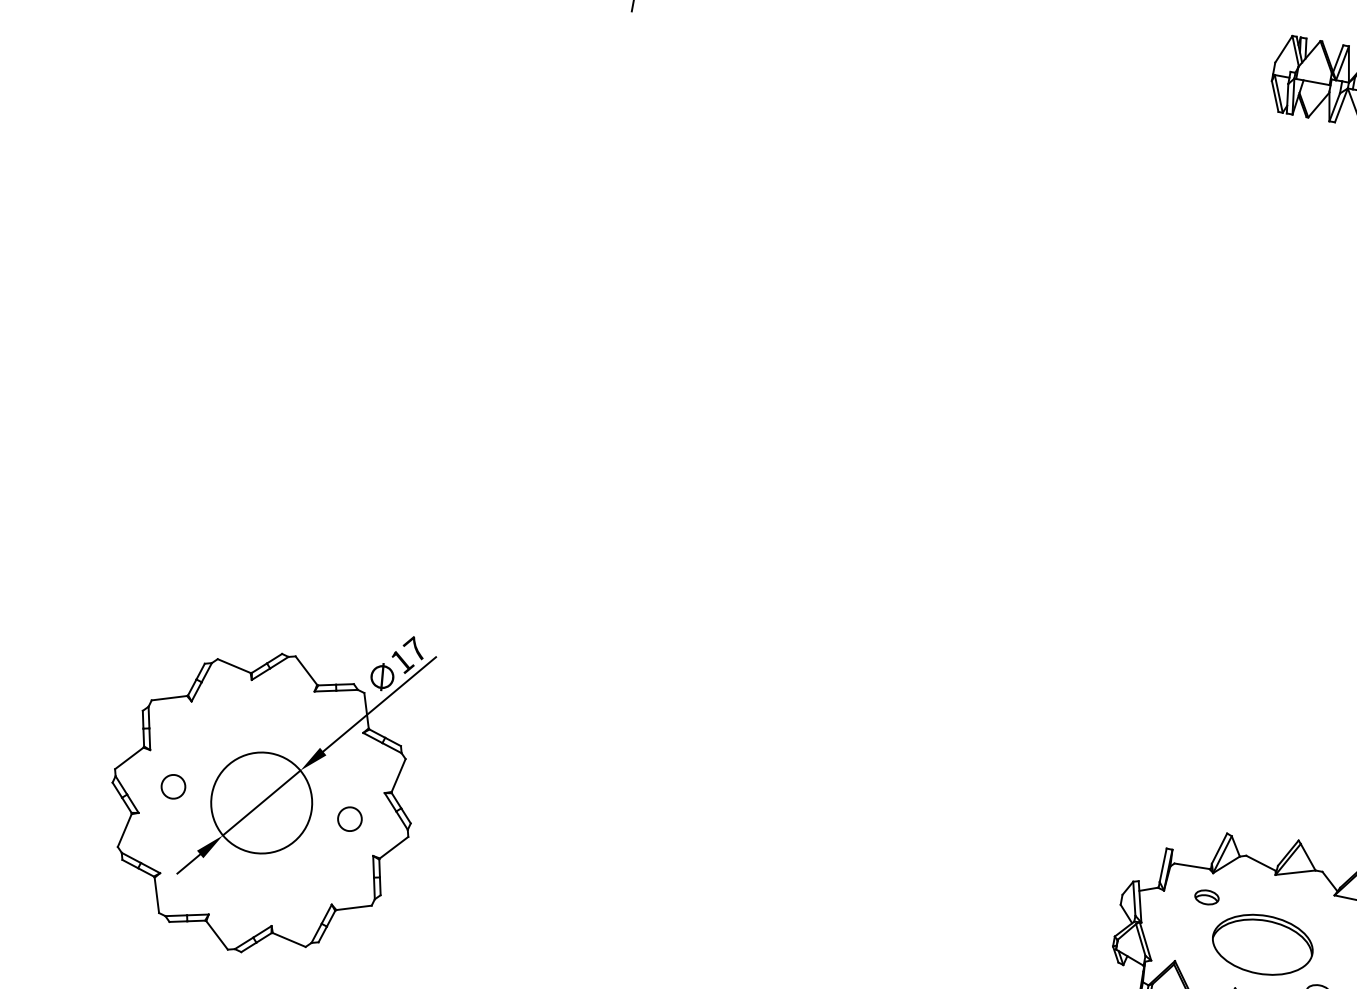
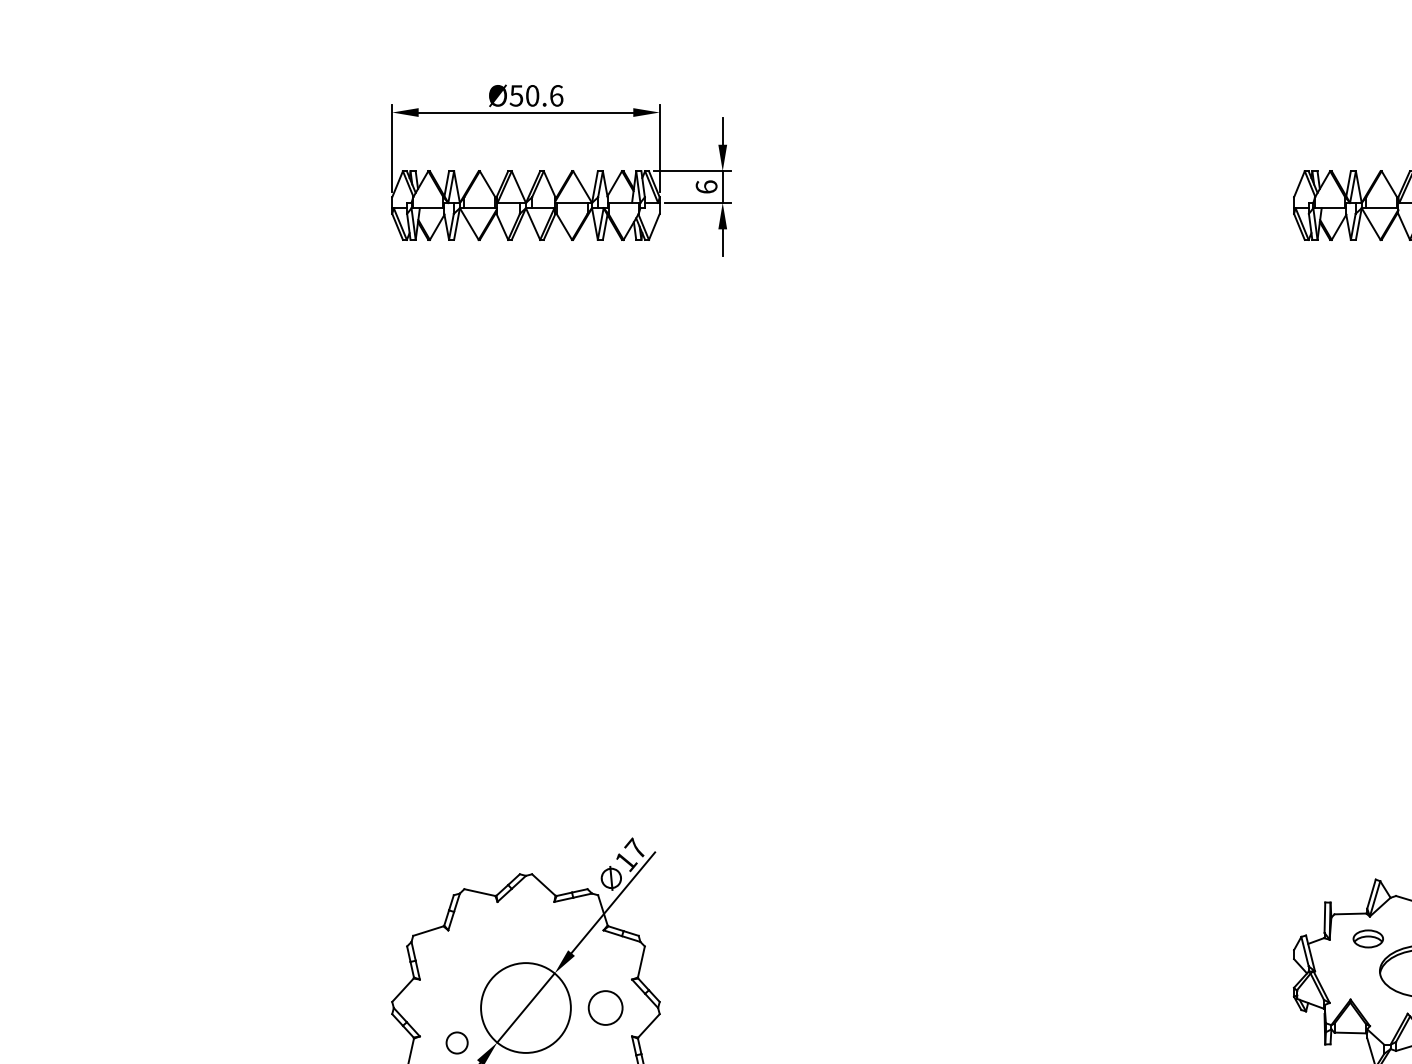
circle: (172, 786) -> (456, 1042), moved
circle: (349, 818) -> (605, 1007), size x1.6
part: (1207, 897) -> (1368, 938), size x1.4

